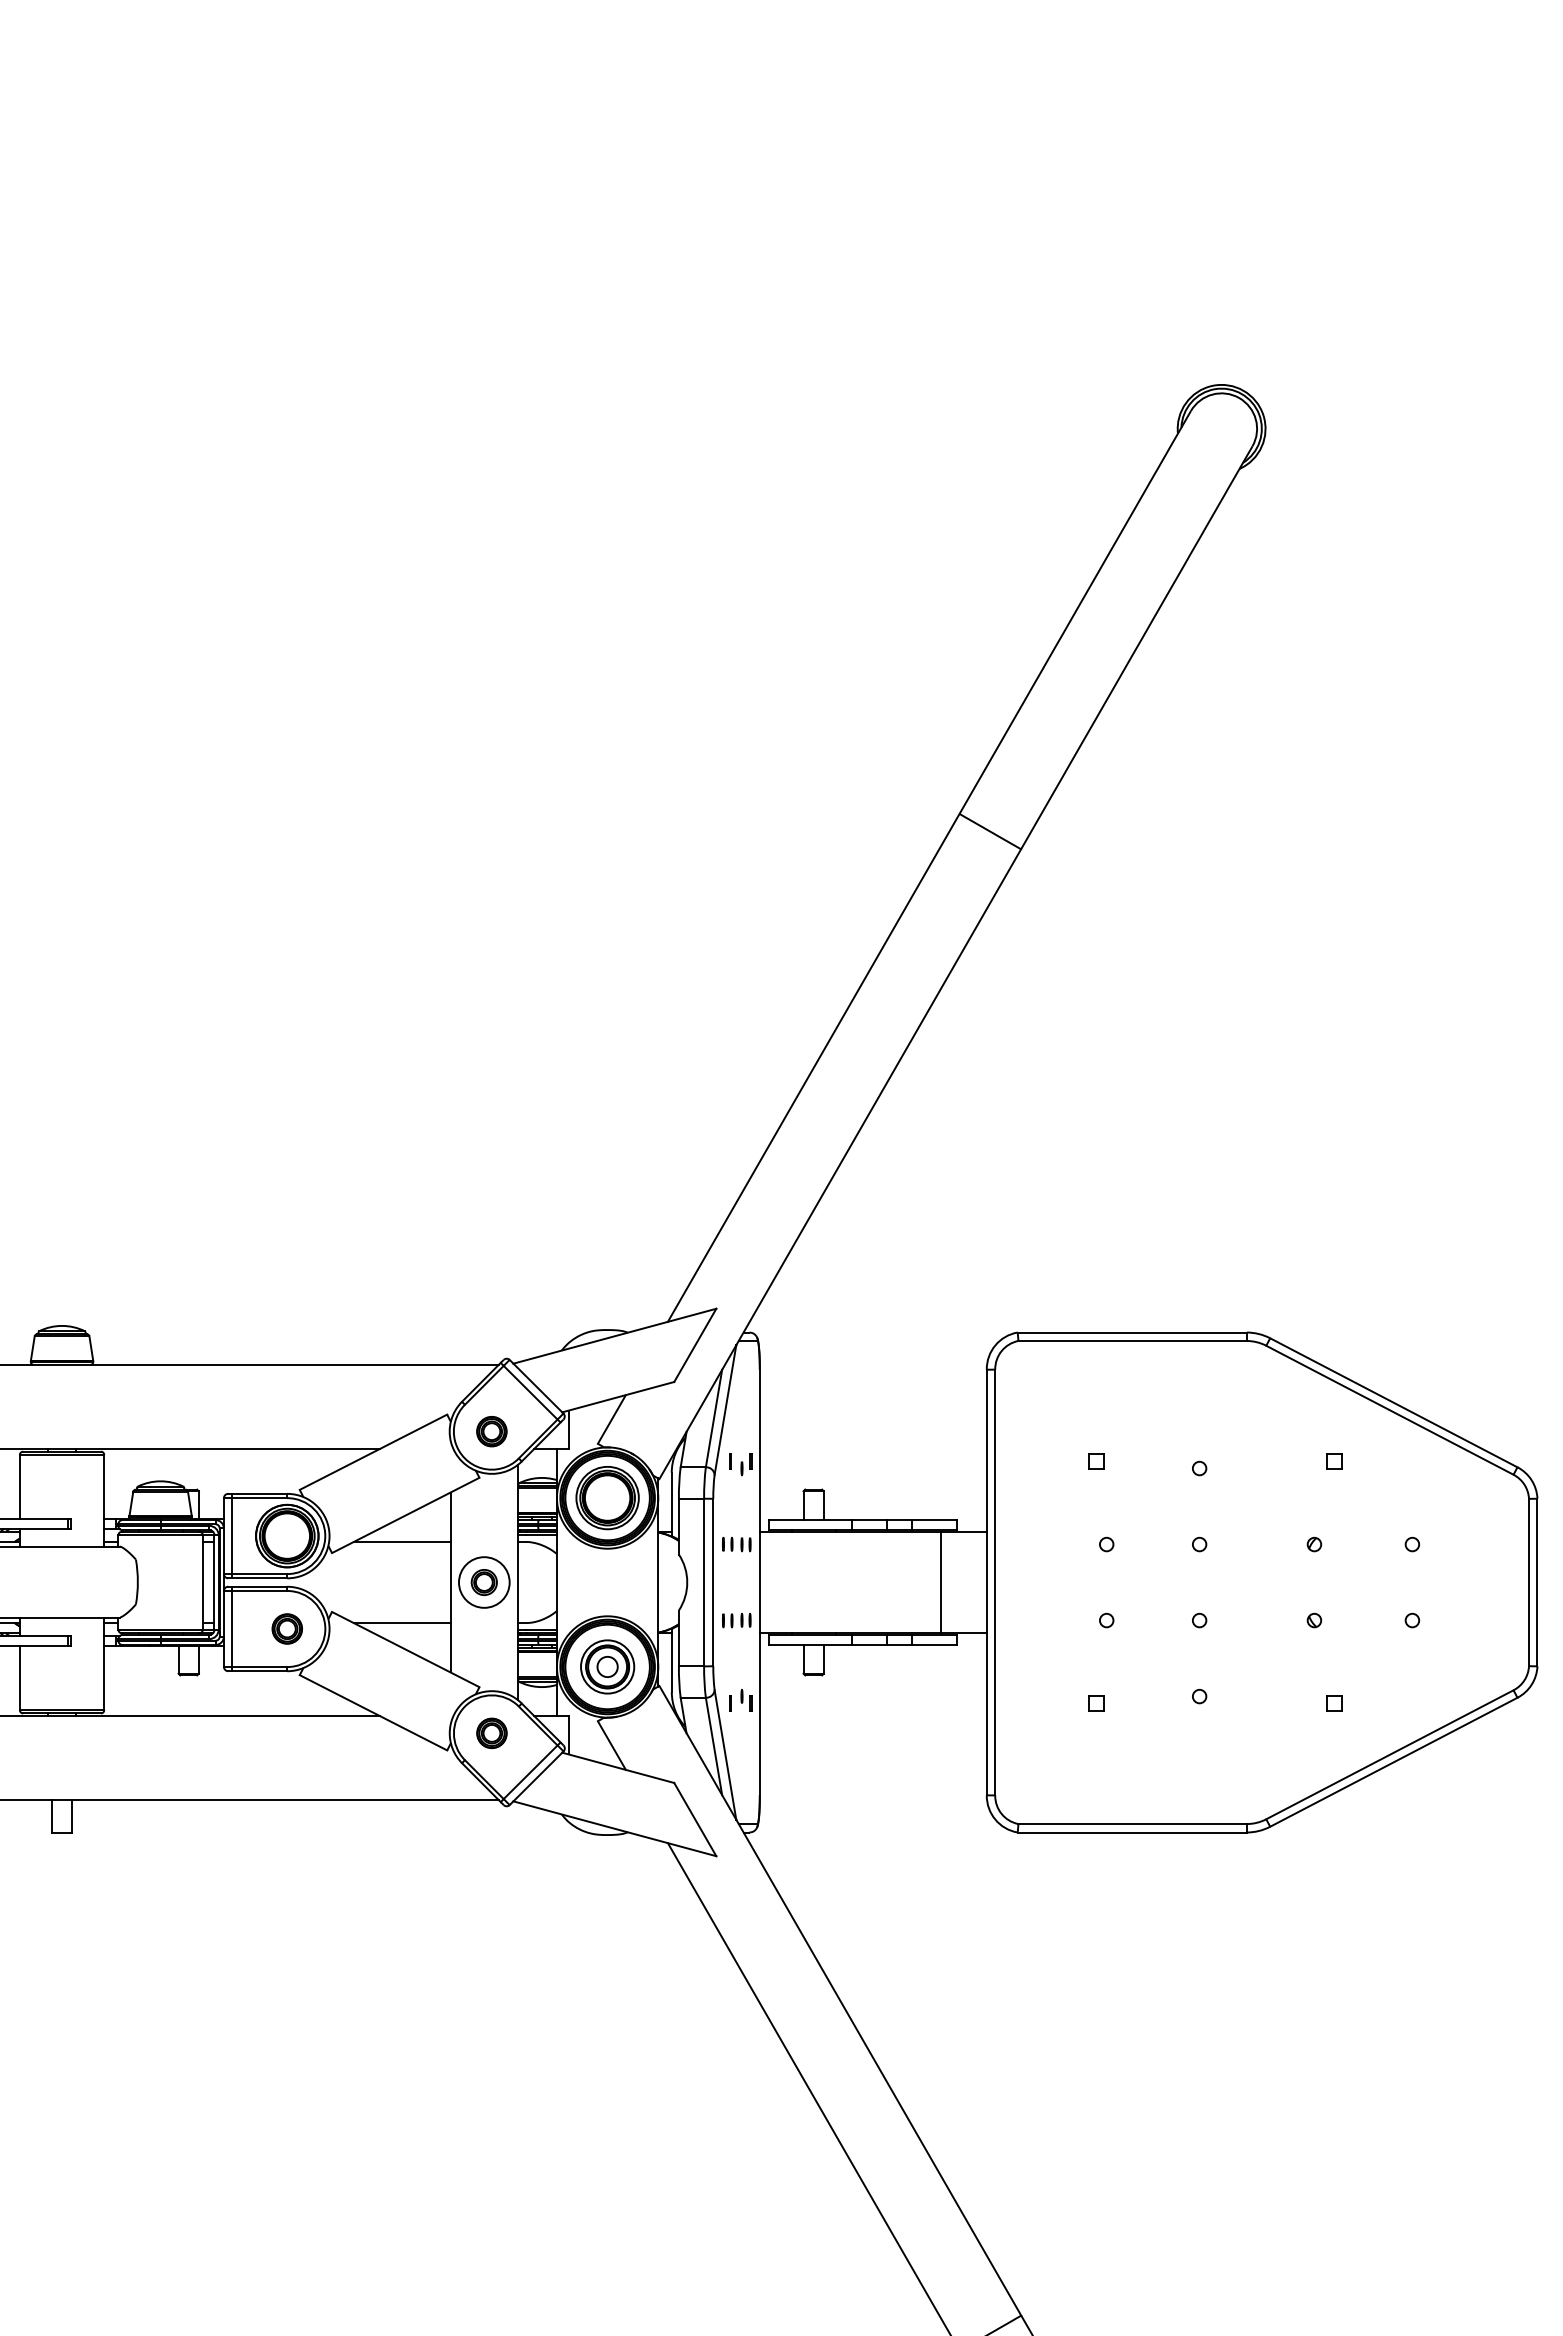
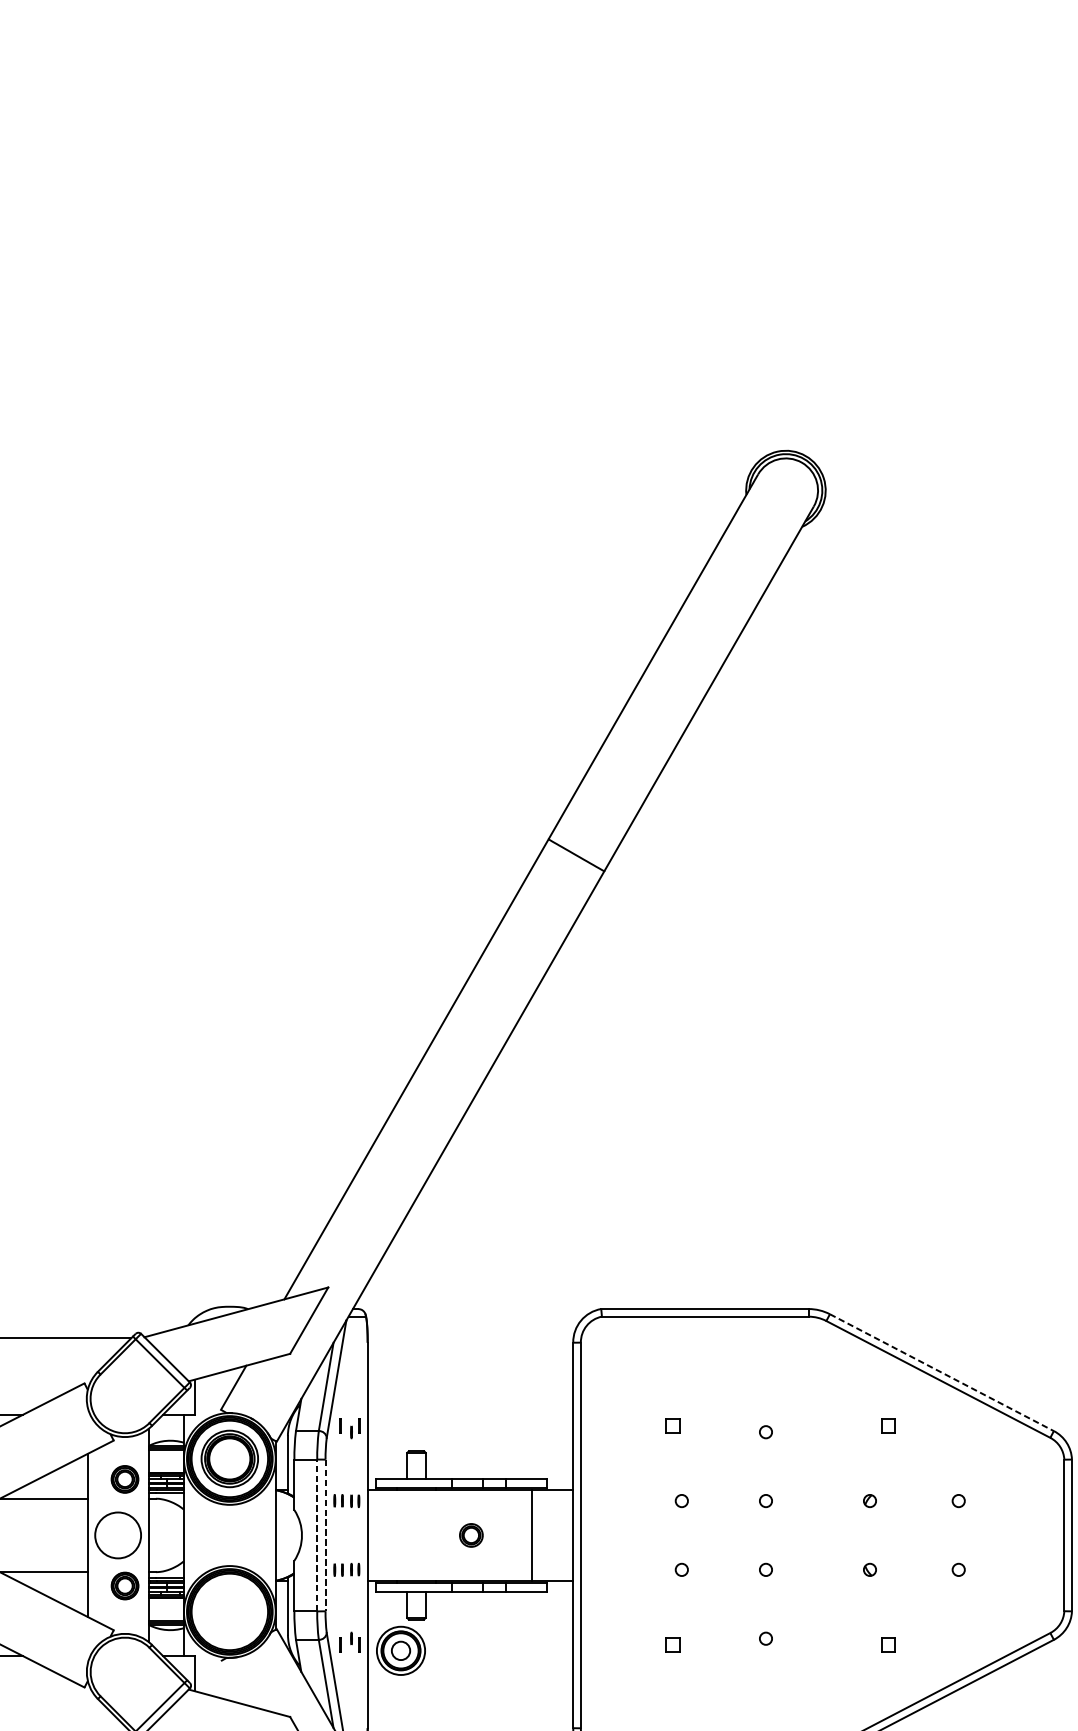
line: (1394, 1403) -> (942, 1373), solid -> dashed
part: (491, 1431) -> (124, 1479), moved
part: (483, 1582) -> (470, 1535), moved
line: (704, 1582) -> (317, 1535), solid -> dashed
line: (713, 1582) -> (325, 1535), solid -> dashed
part: (607, 1666) -> (400, 1650), moved
part: (491, 1733) -> (124, 1586), moved
line: (611, 1745) -> (233, 1683), removed

